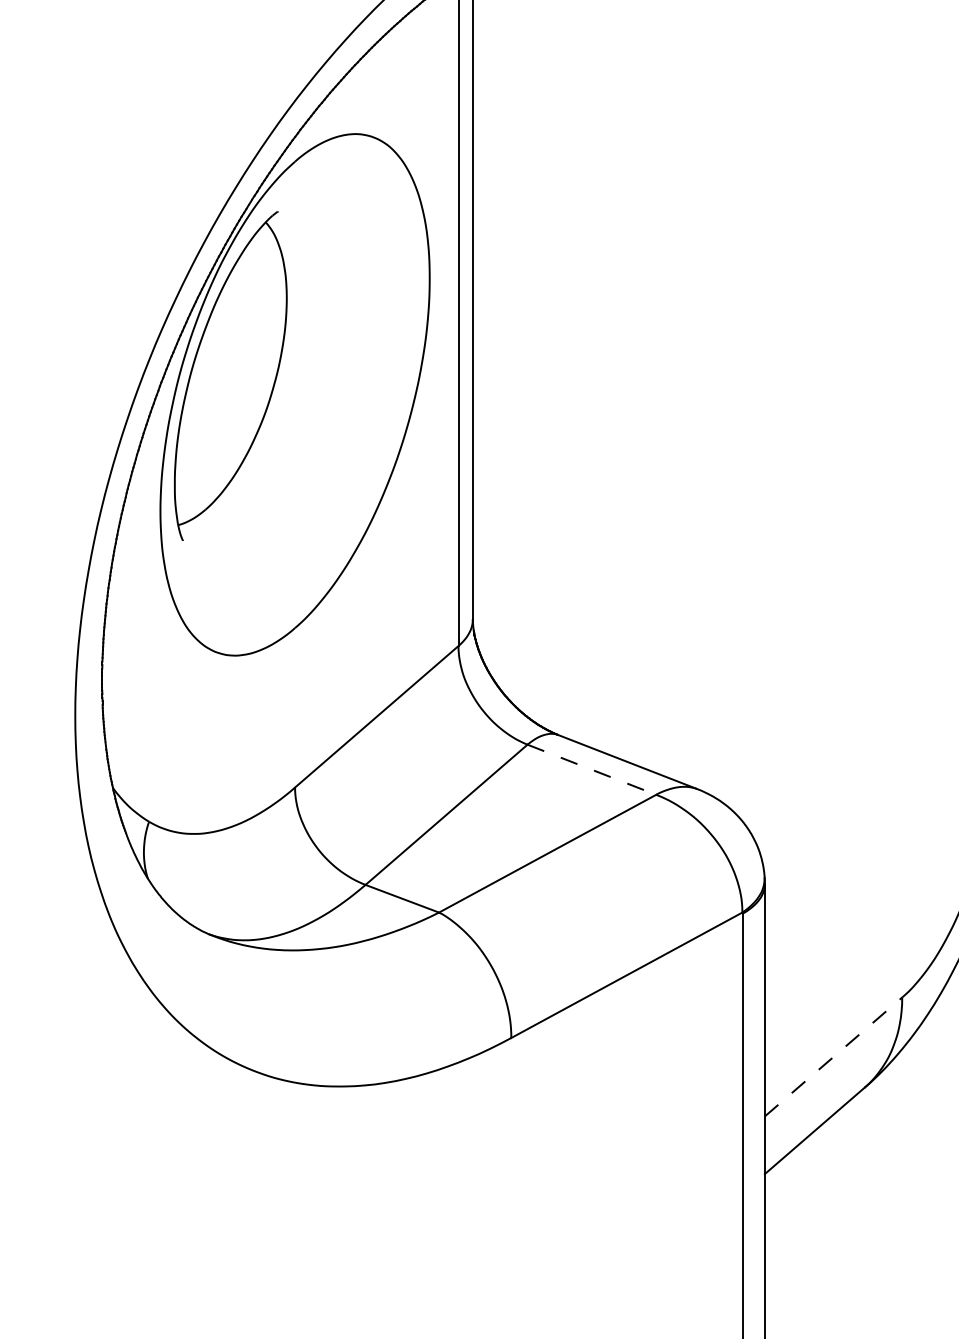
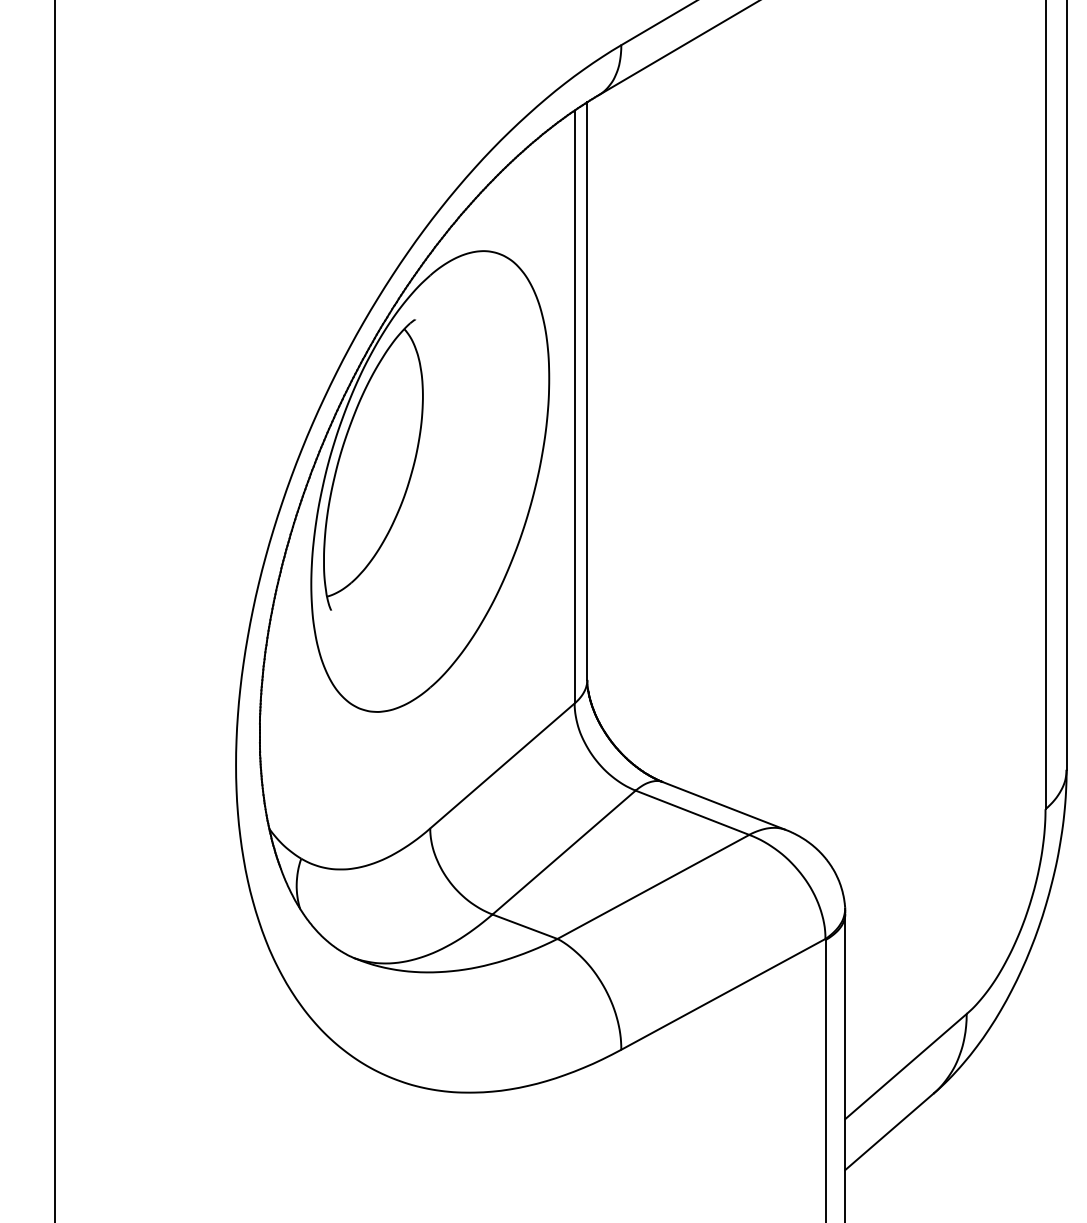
line: (591, 769) -> (692, 812), dashed -> solid
line: (834, 1056) -> (906, 1066), dashed -> solid

